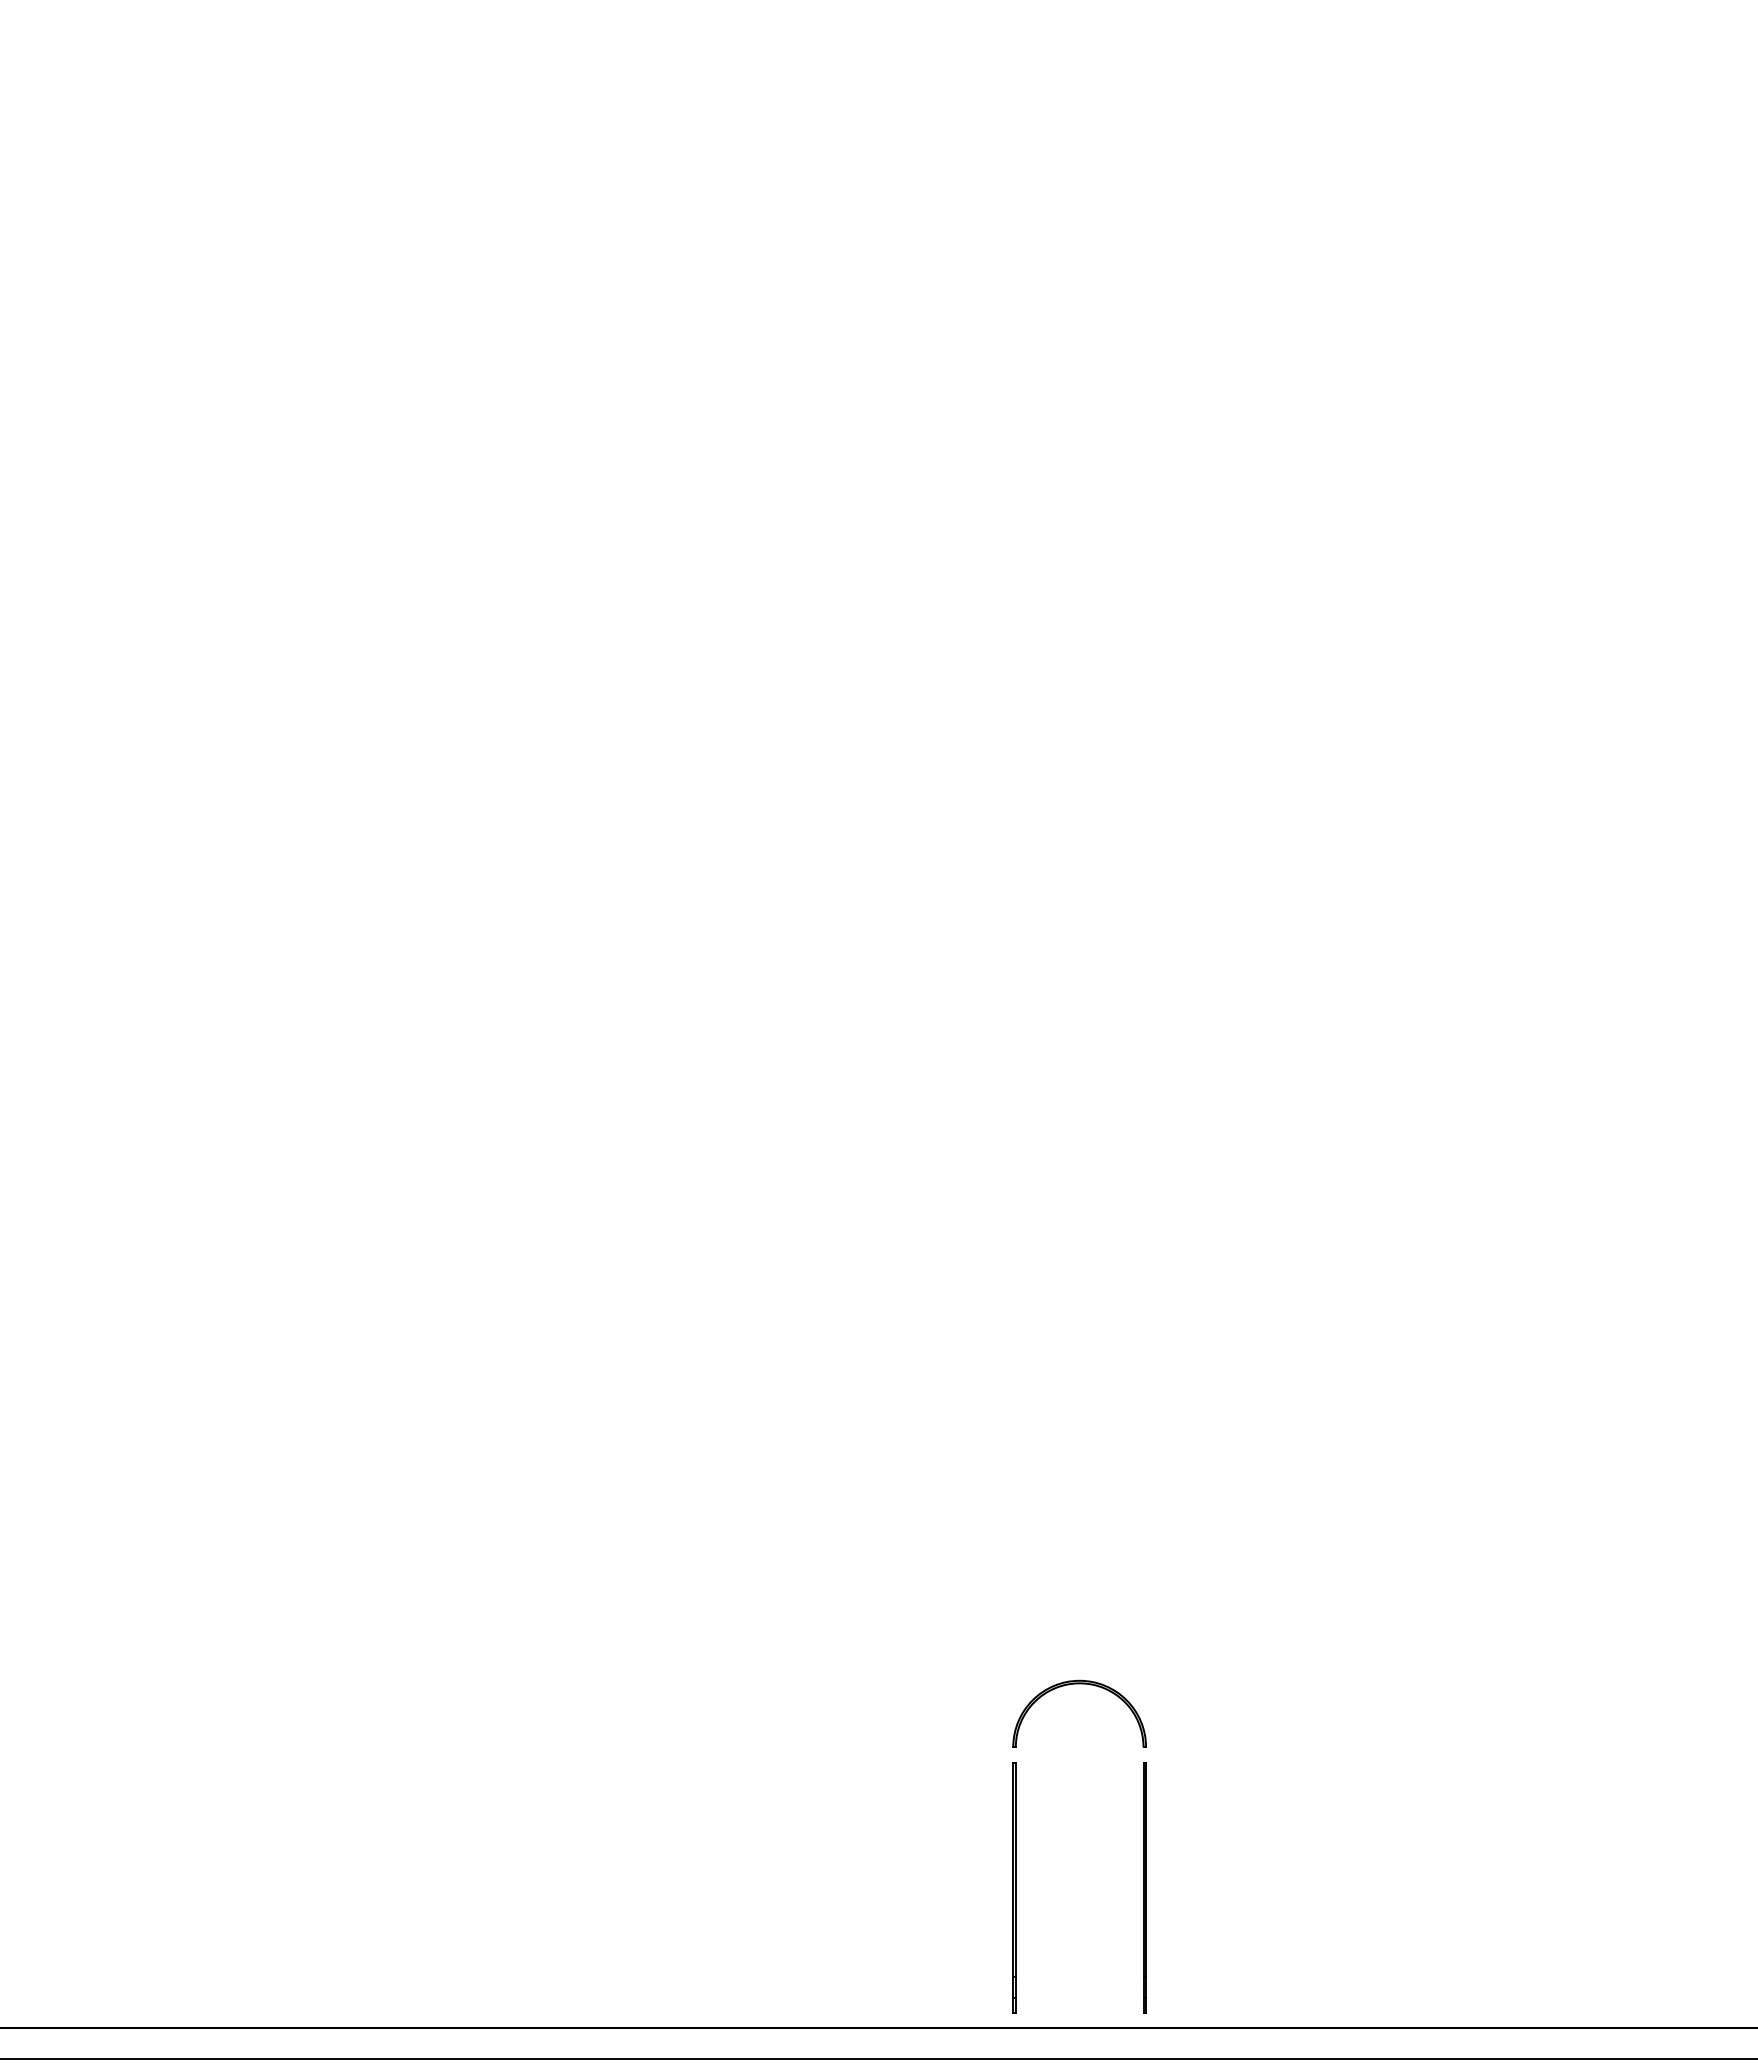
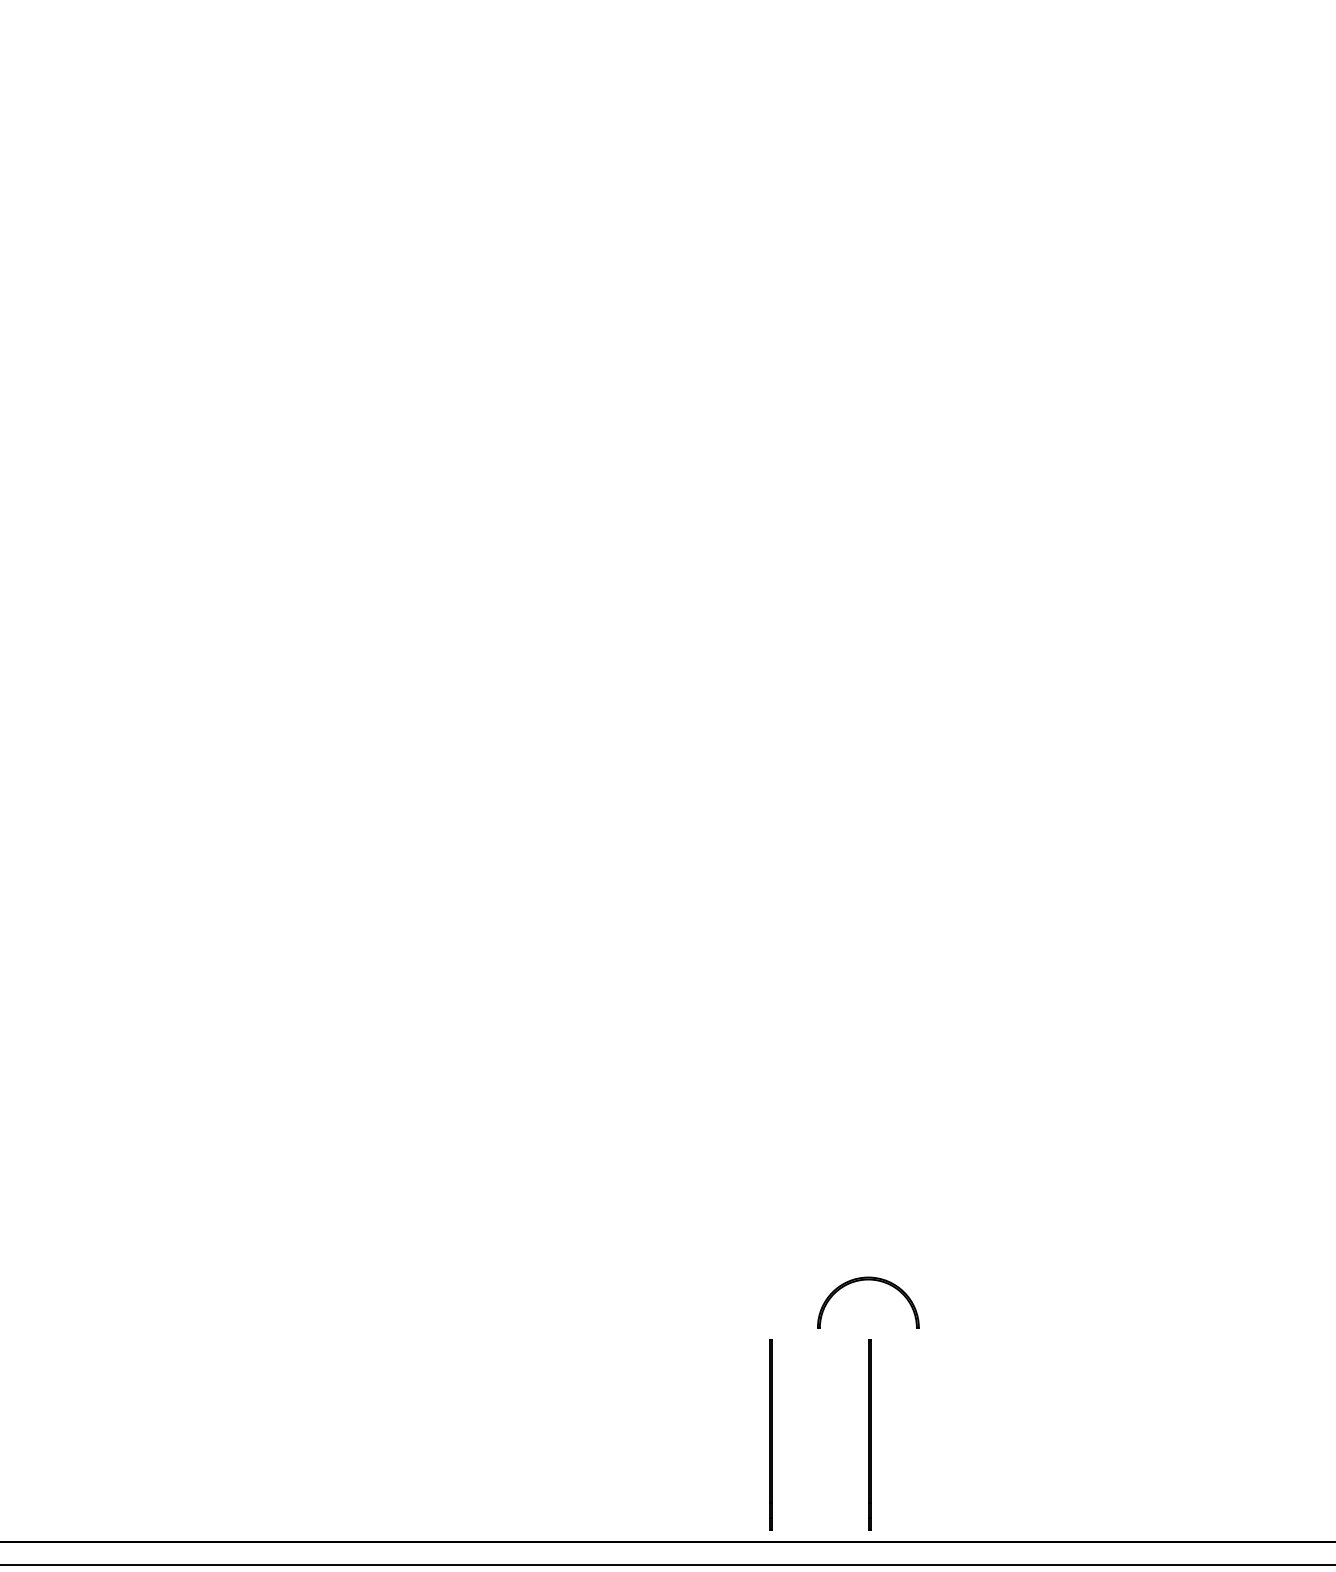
part: (1079, 1684) -> (868, 1280), moved

